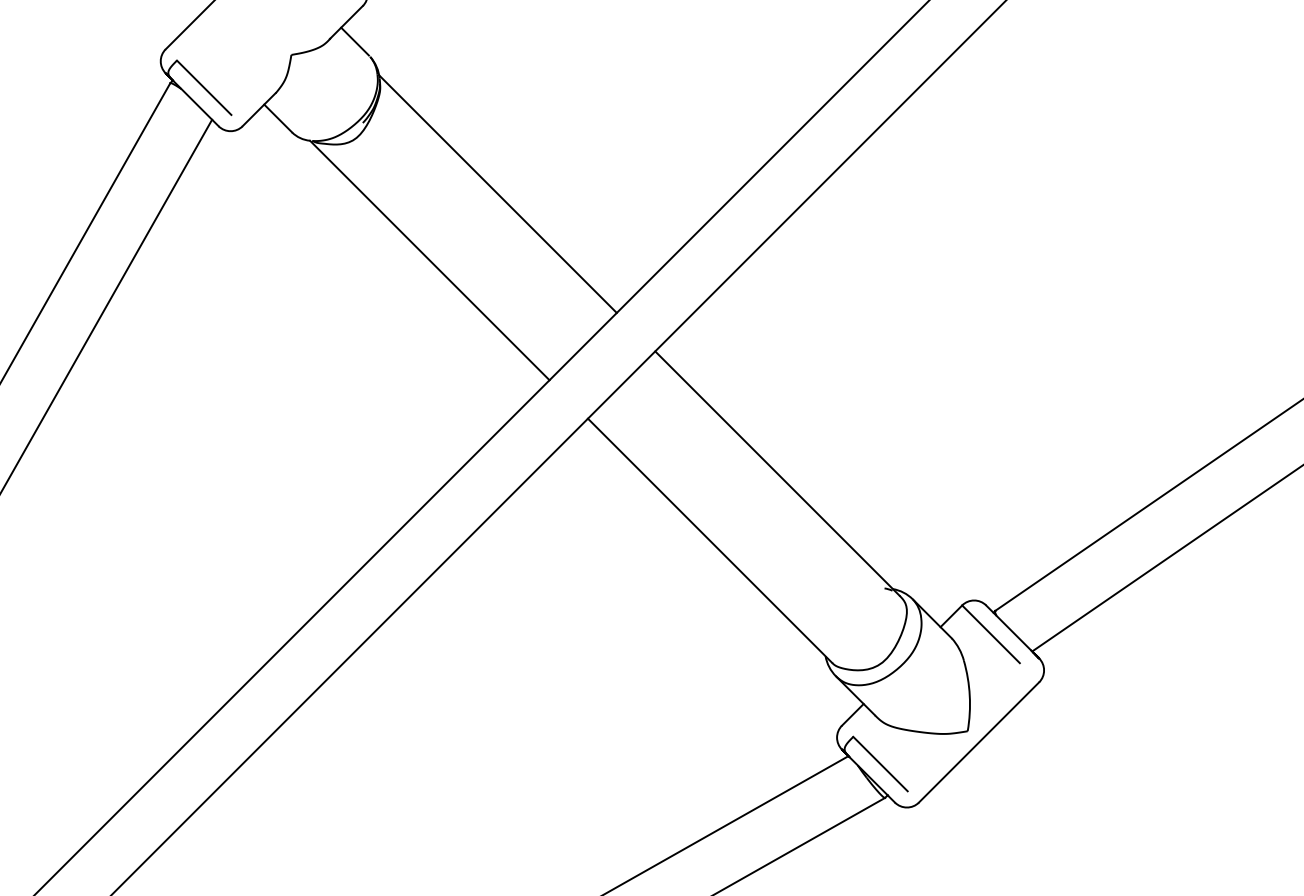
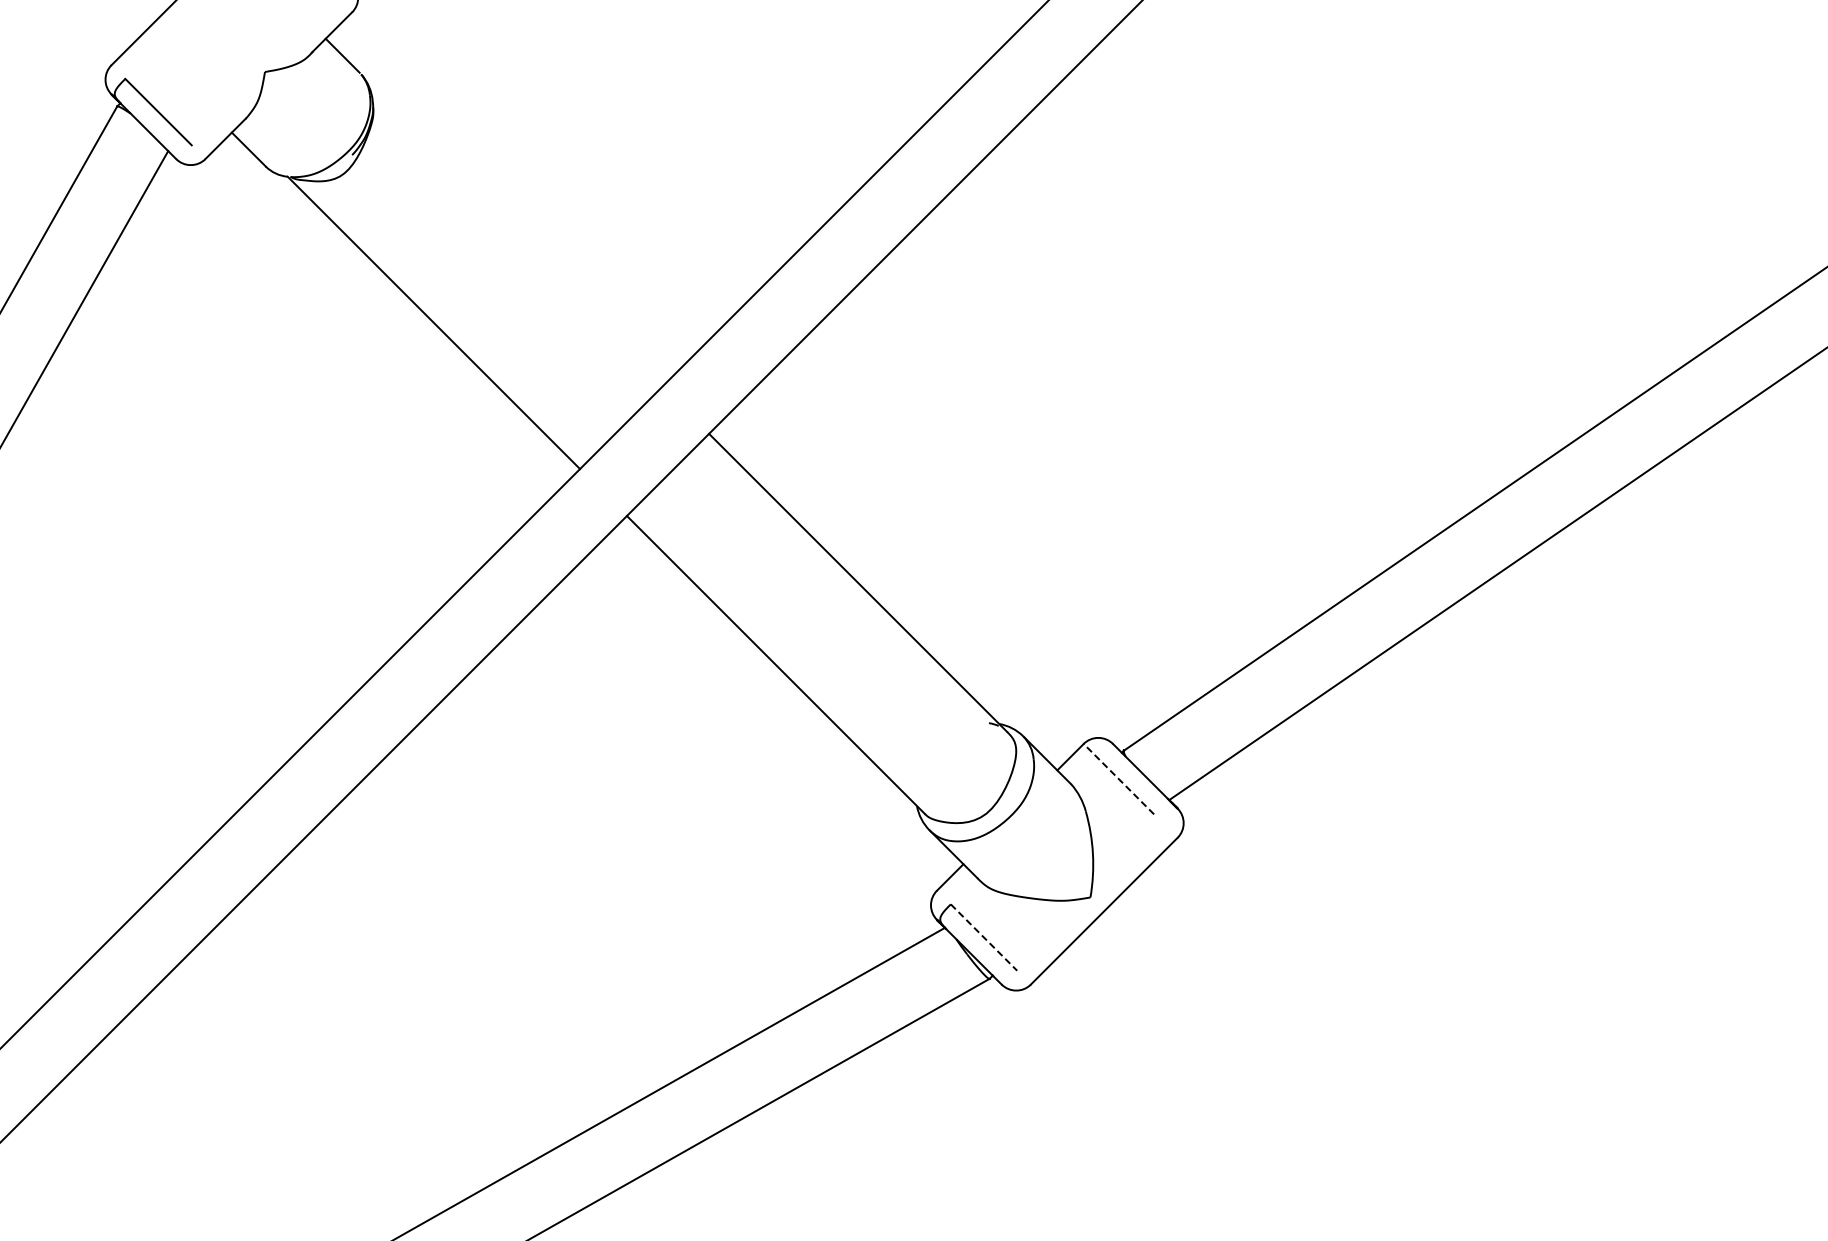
line: (498, 193) -> (517, 241), removed
line: (990, 634) -> (1118, 779), solid -> dashed
line: (880, 764) -> (984, 937), solid -> dashed

